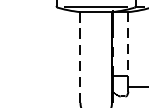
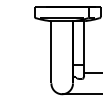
line: (128, 43) -> (84, 42), dashed -> solid
line: (80, 56) -> (51, 51), dashed -> solid

